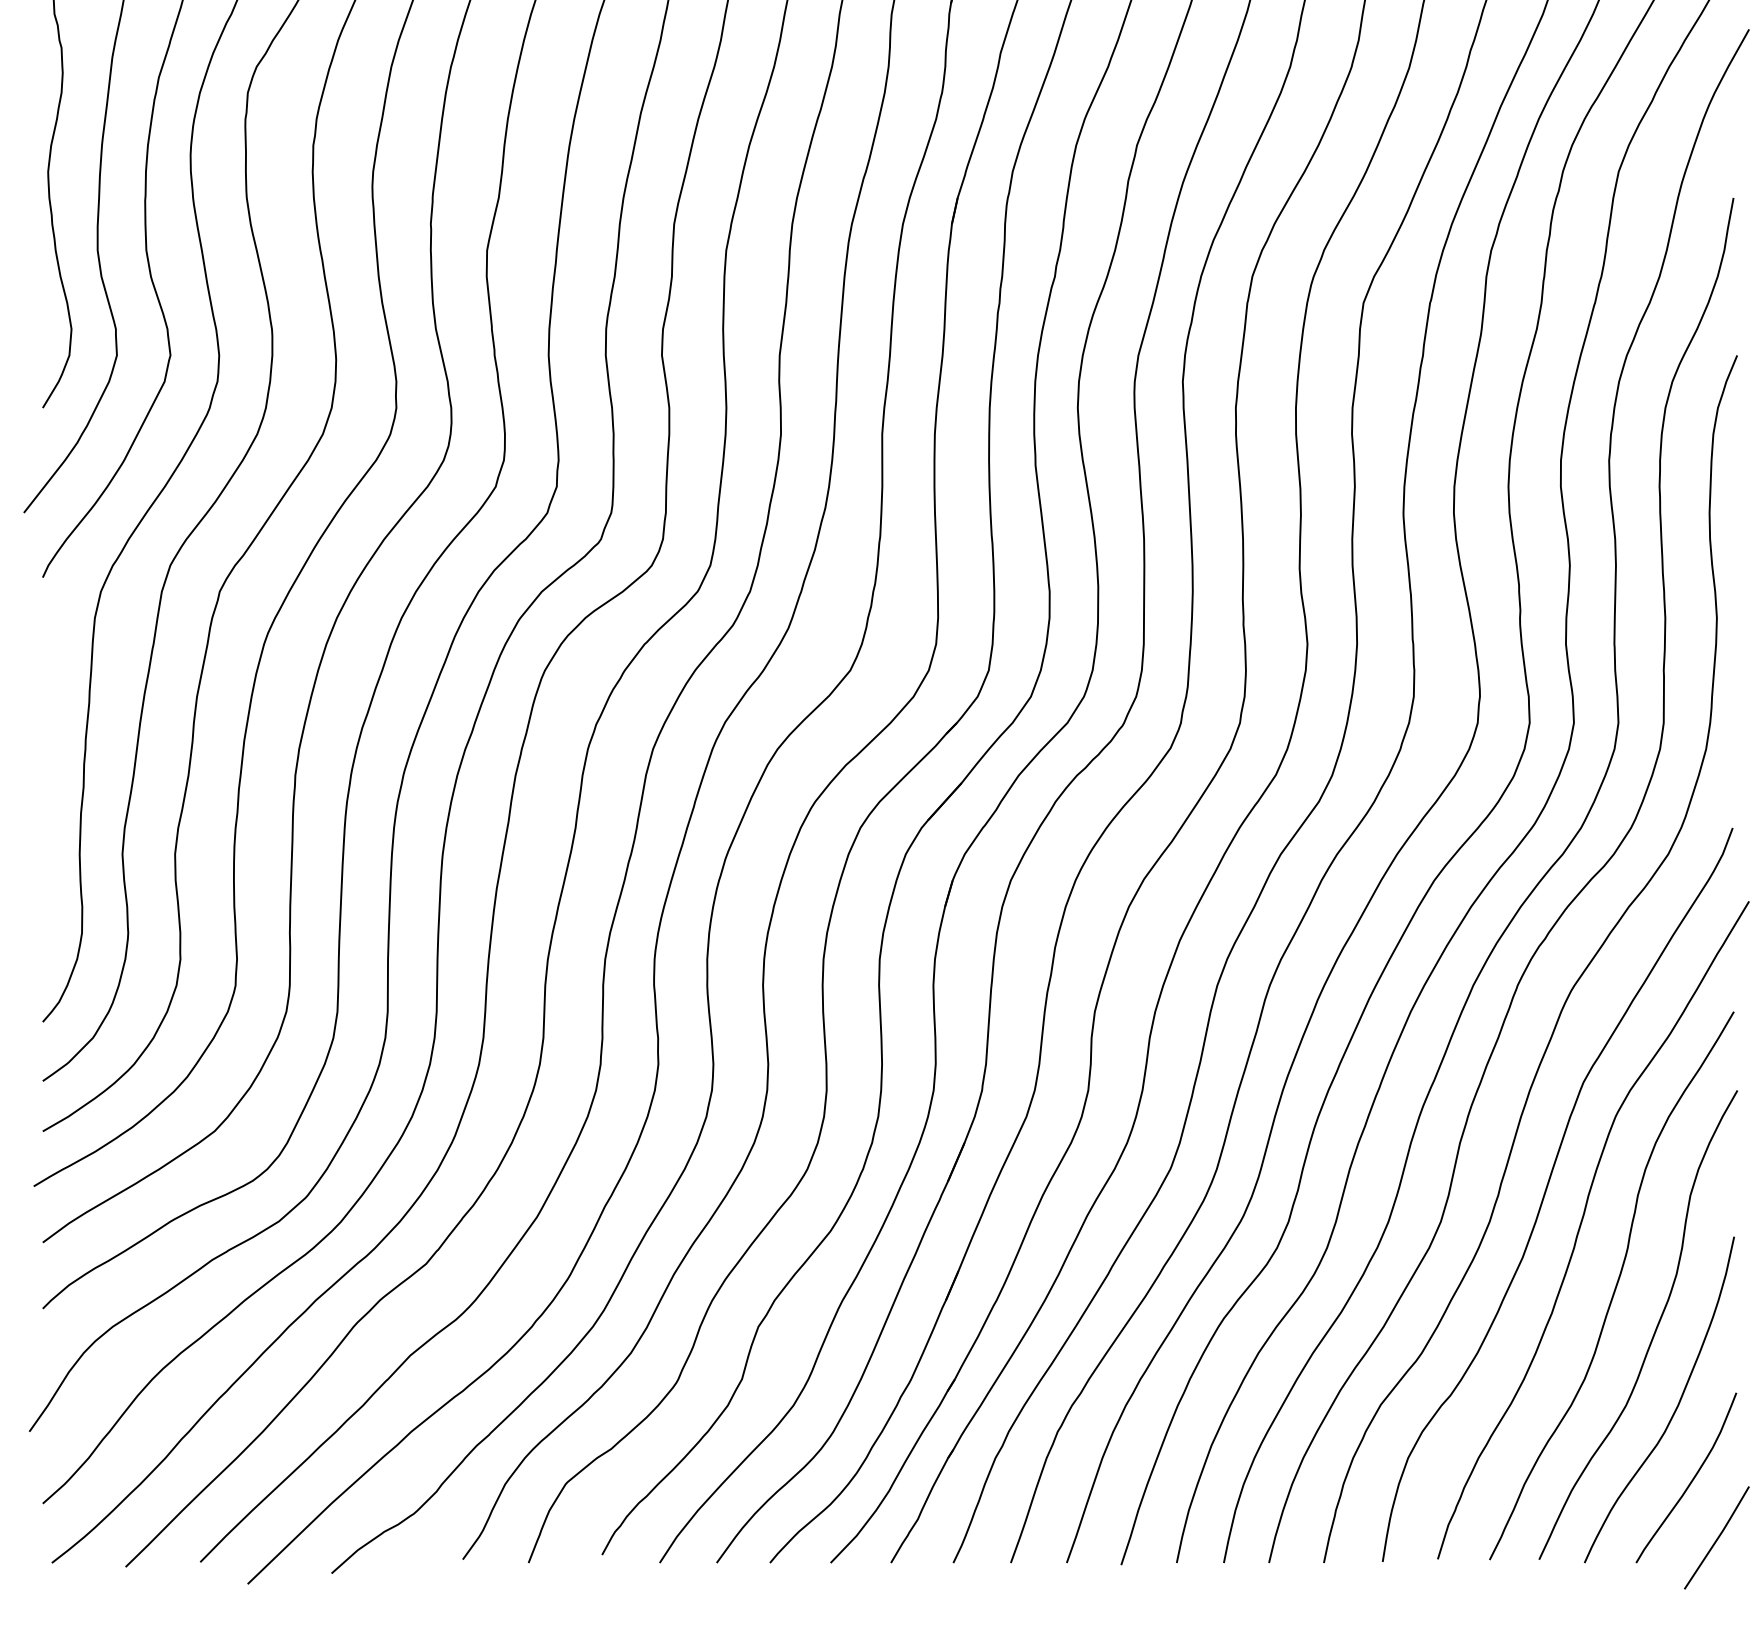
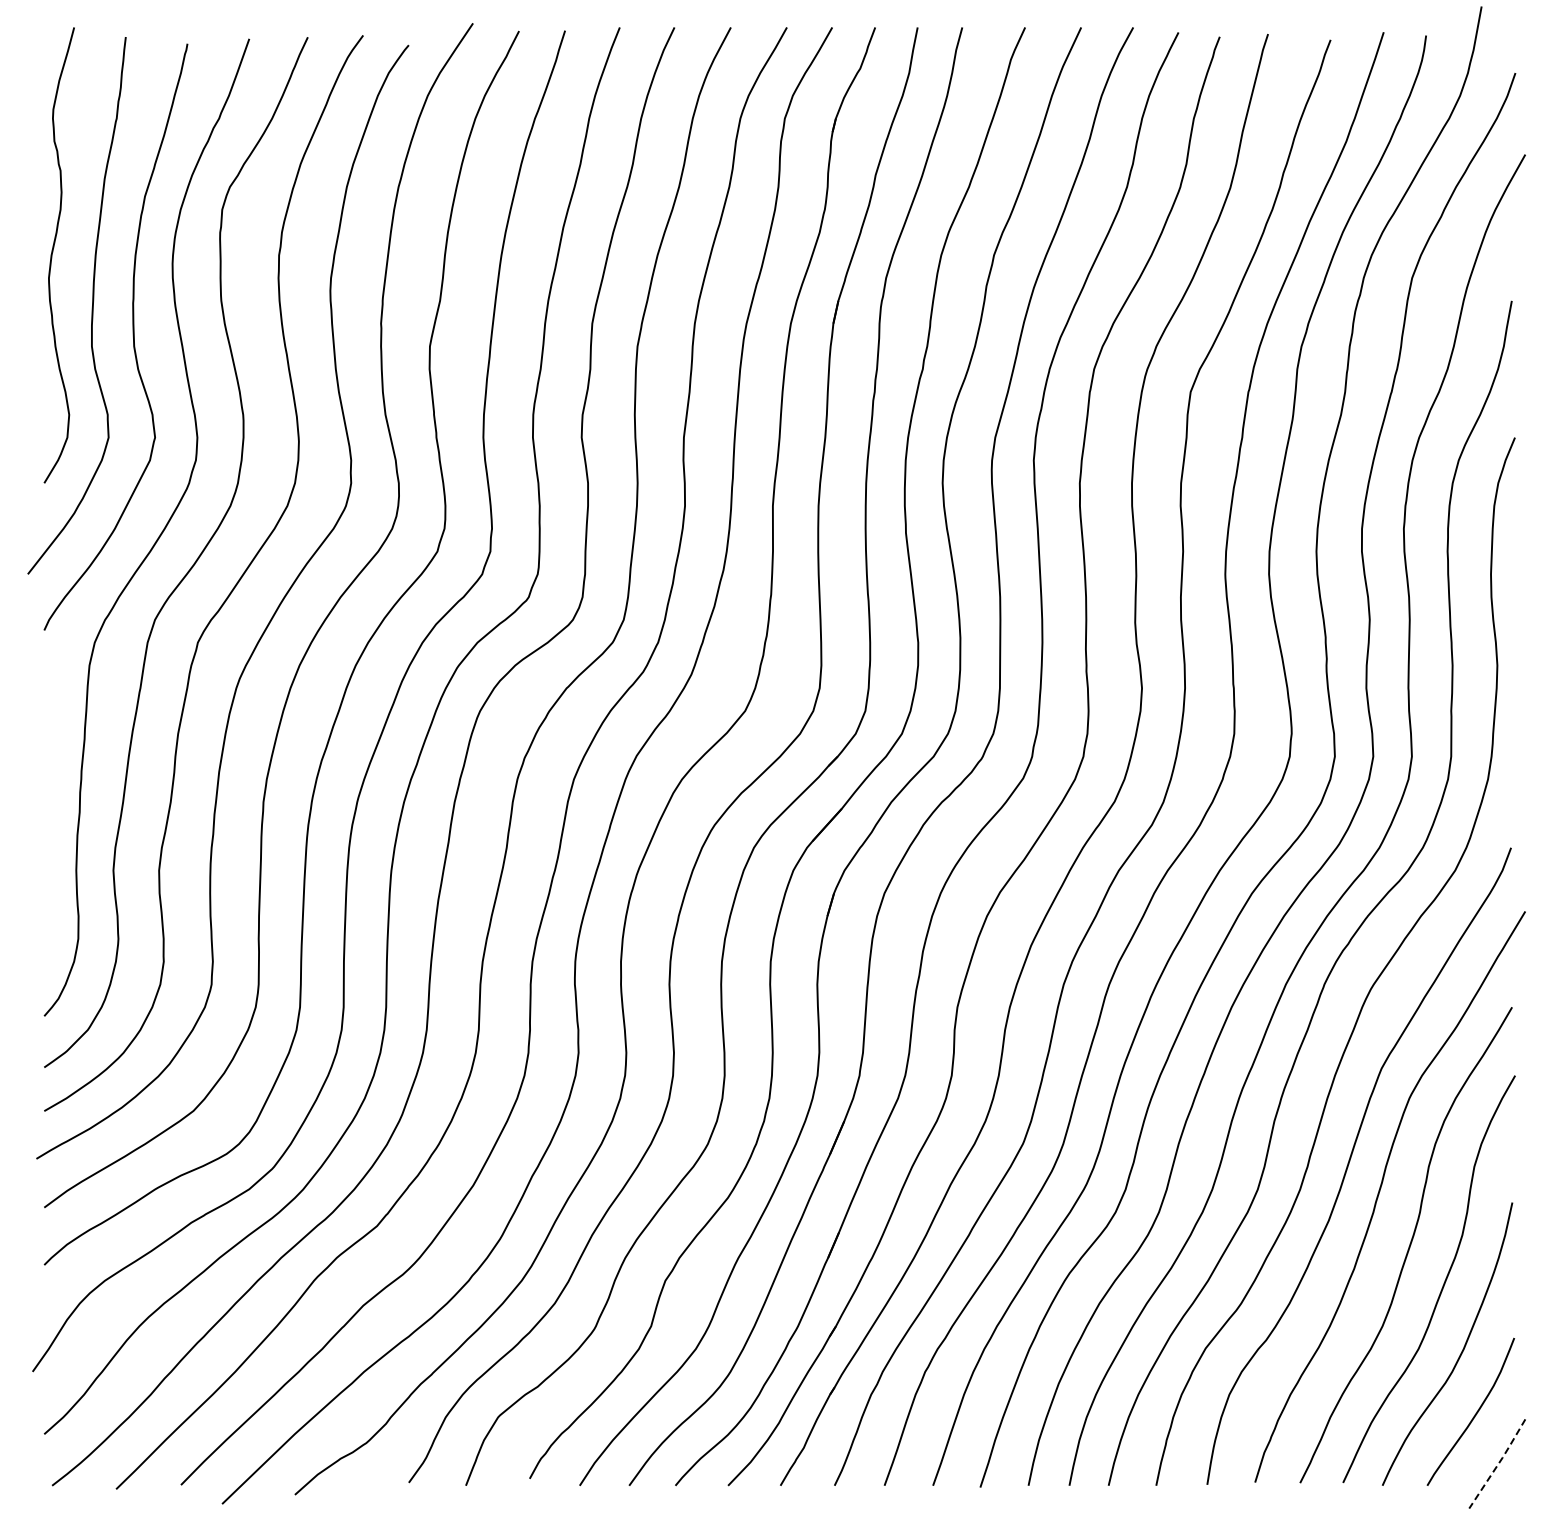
line: (1718, 1537) -> (1498, 1463), solid -> dashed

